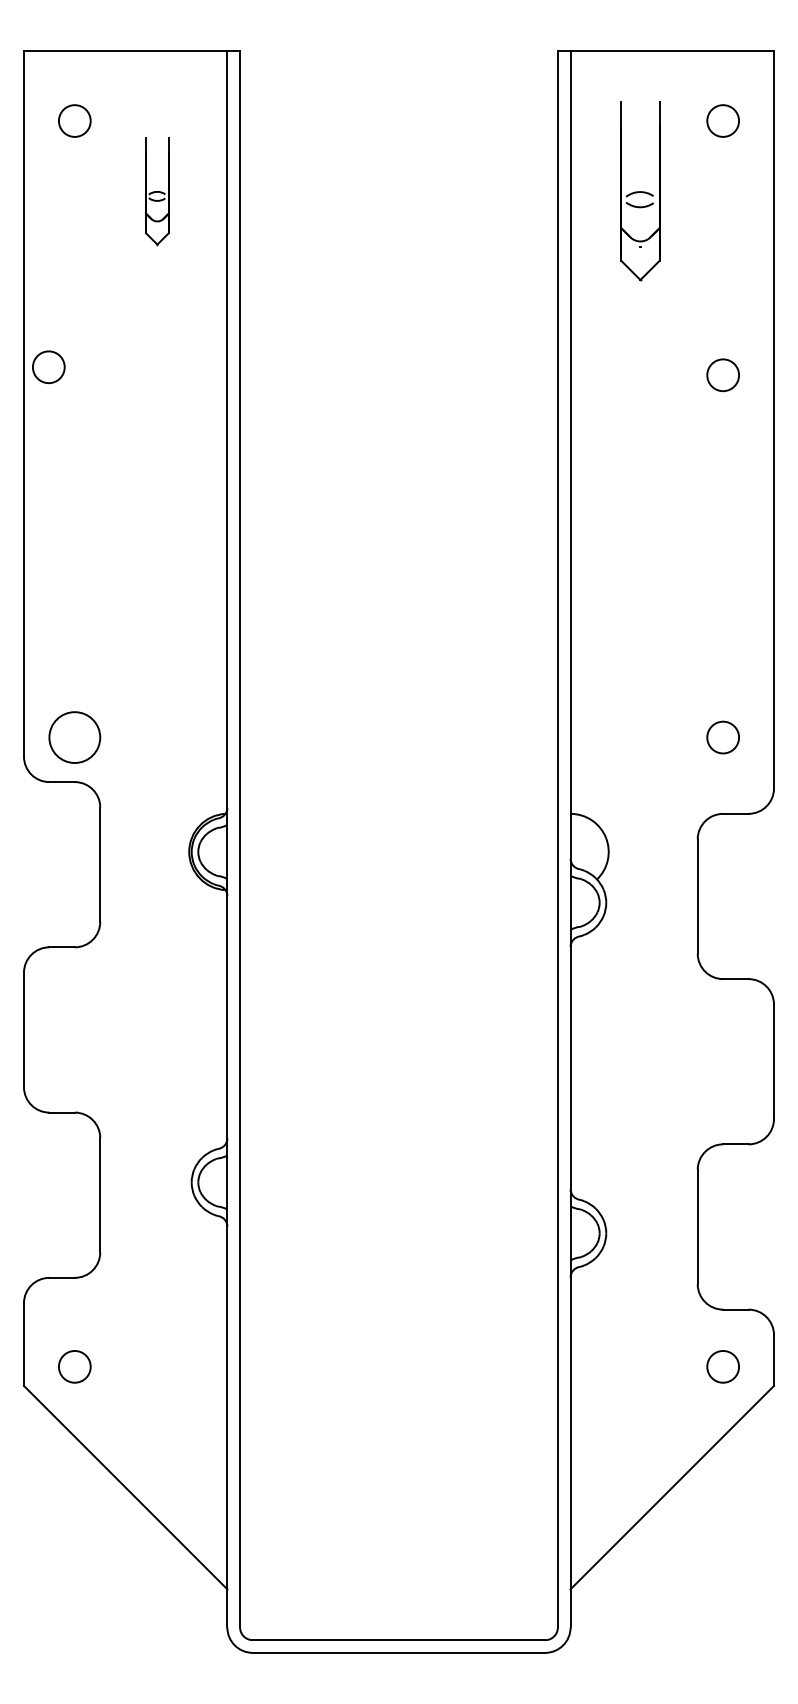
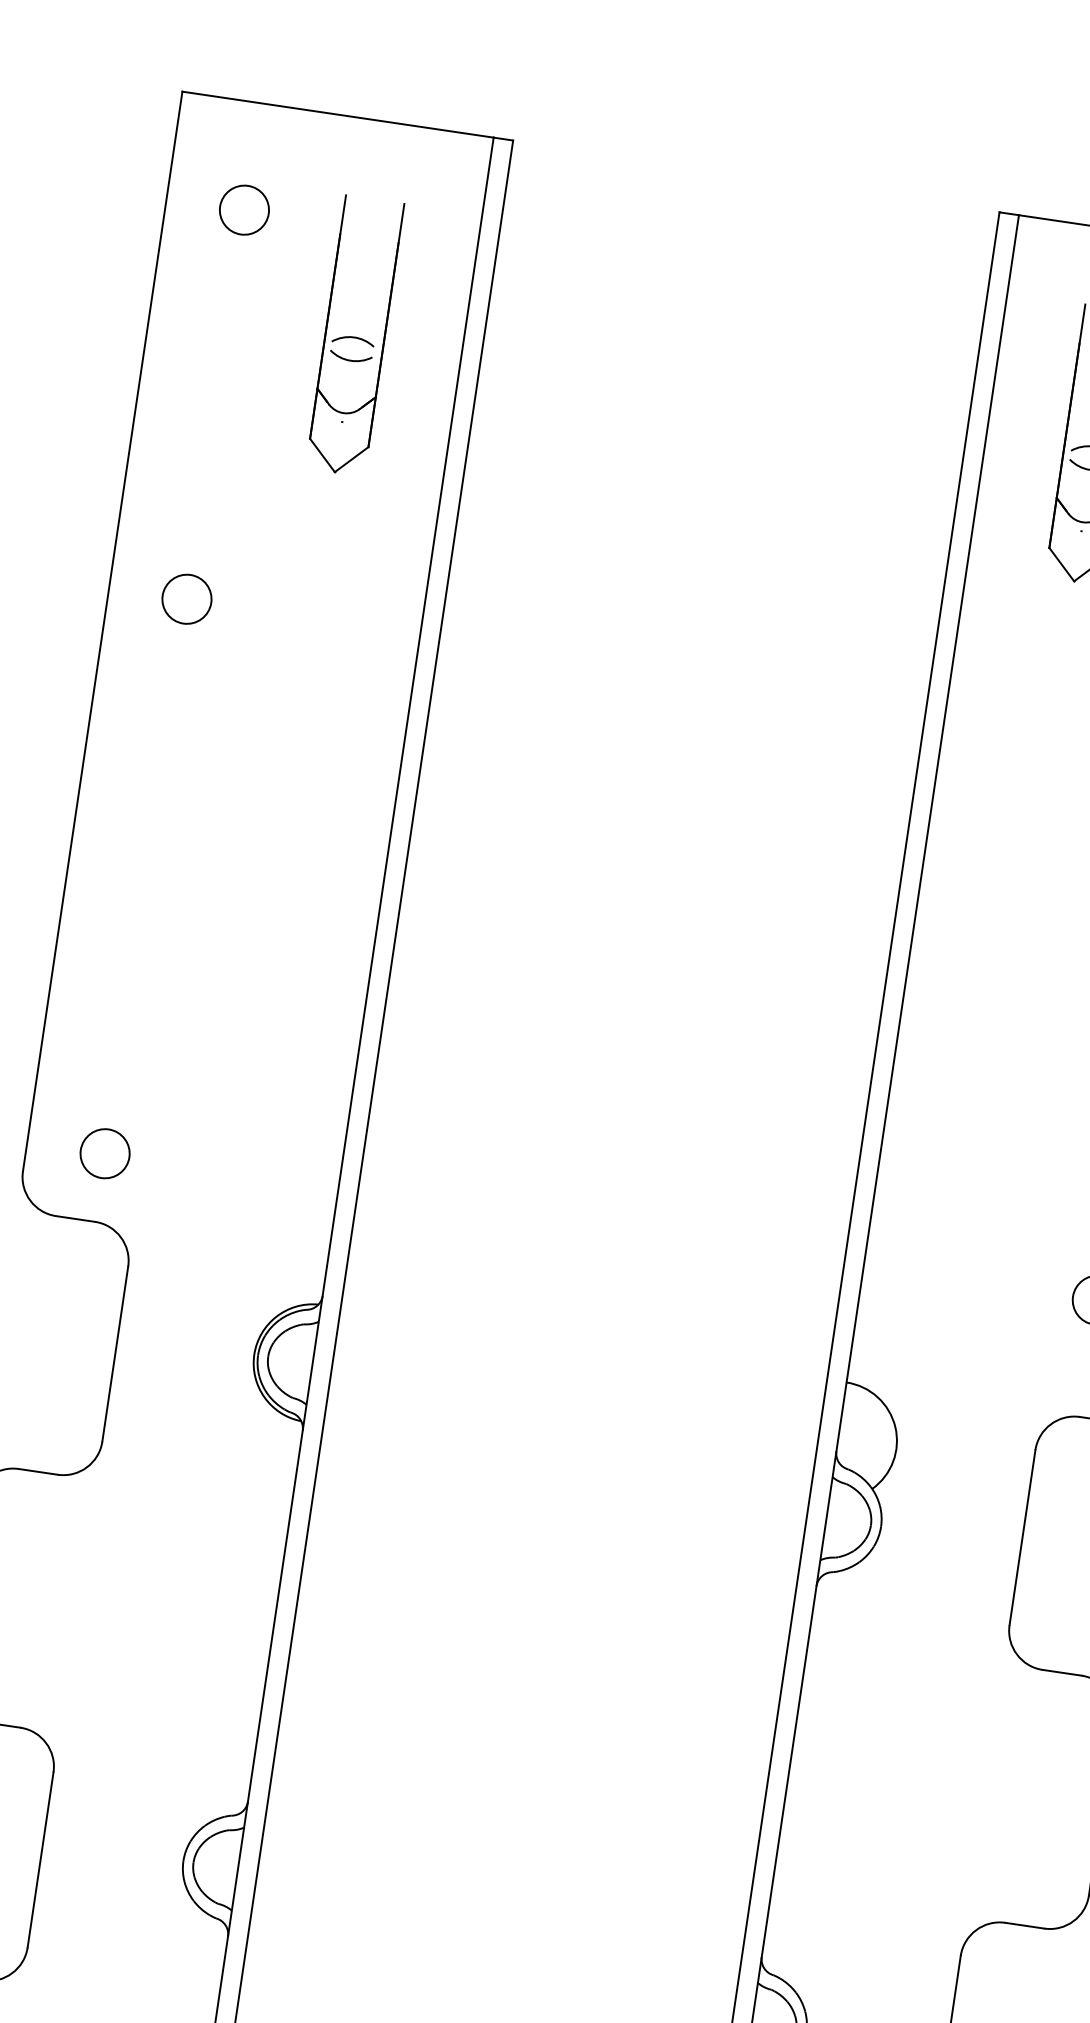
part: (157, 191) -> (355, 336), size x1.67
circle: (48, 367) -> (186, 599), moved
circle: (74, 737) -> (104, 1153), size x0.62

